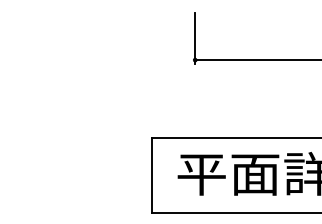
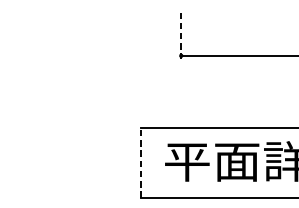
line: (195, 39) -> (181, 36), solid -> dashed
line: (151, 175) -> (140, 162), solid -> dashed

